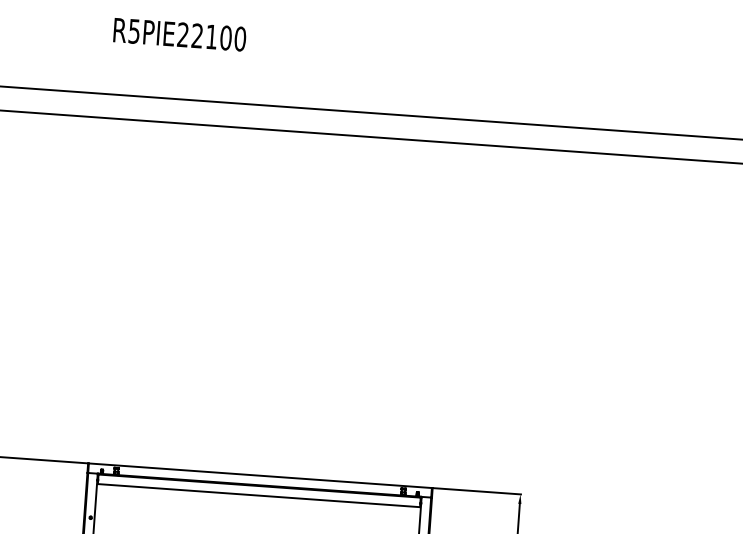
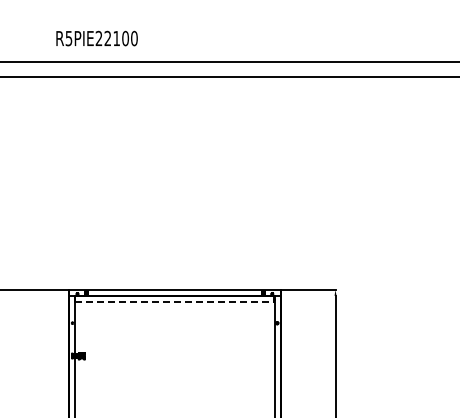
text: (178, 34) -> (96, 38), moved
line: (259, 496) -> (175, 302), solid -> dashed

